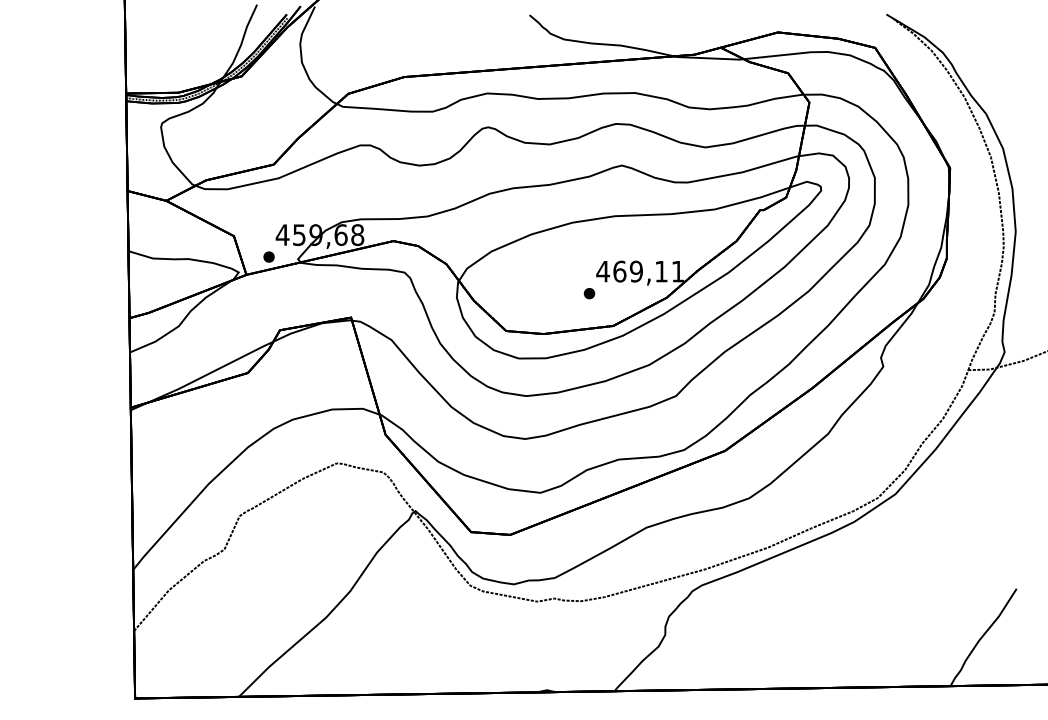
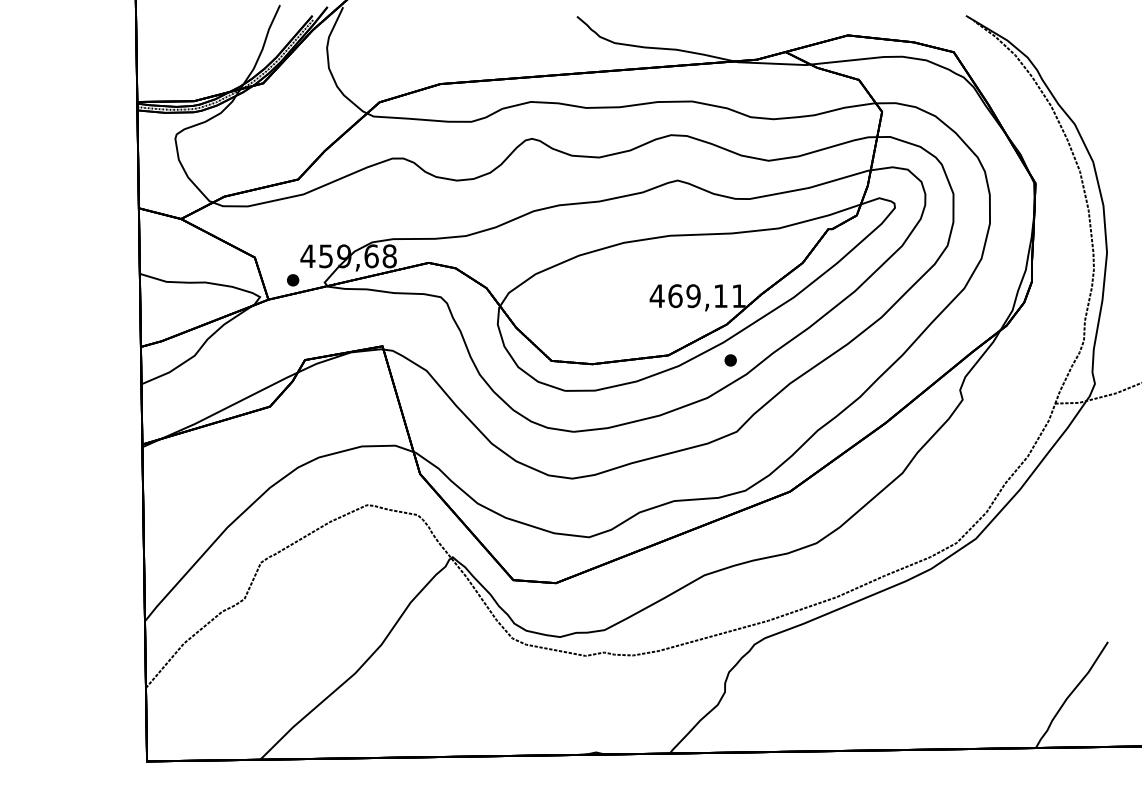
part: (589, 293) -> (730, 360), moved

